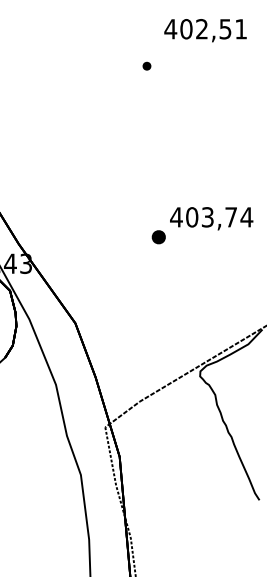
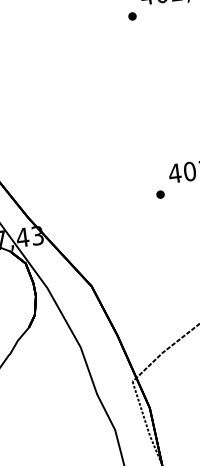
part: (146, 65) -> (131, 15), moved
part: (158, 237) -> (160, 194), size x0.62

